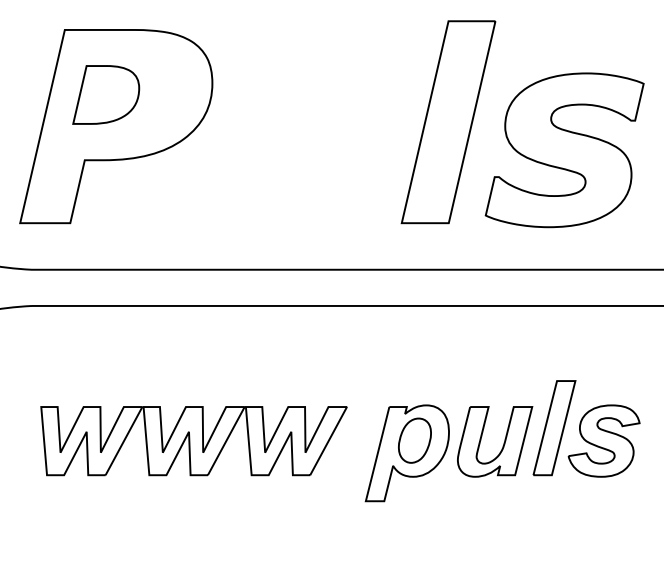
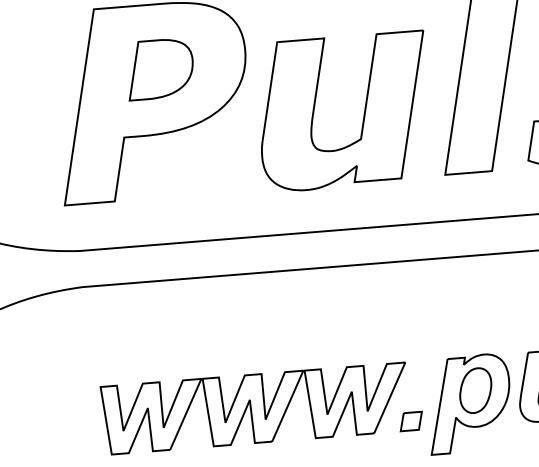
part: (106, 94) -> (160, 68), moved
part: (325, 154) -> (363, 112), added
part: (347, 466) -> (410, 421), added

